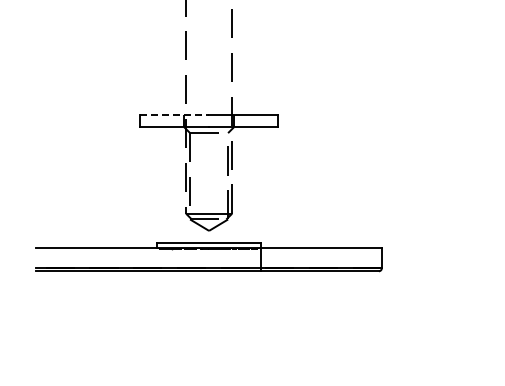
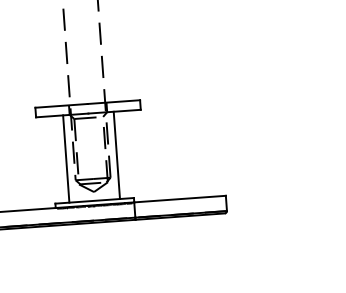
line: (174, 114) -> (61, 105), dashed -> solid
line: (175, 184) -> (66, 158), added
line: (242, 184) -> (116, 155), added

